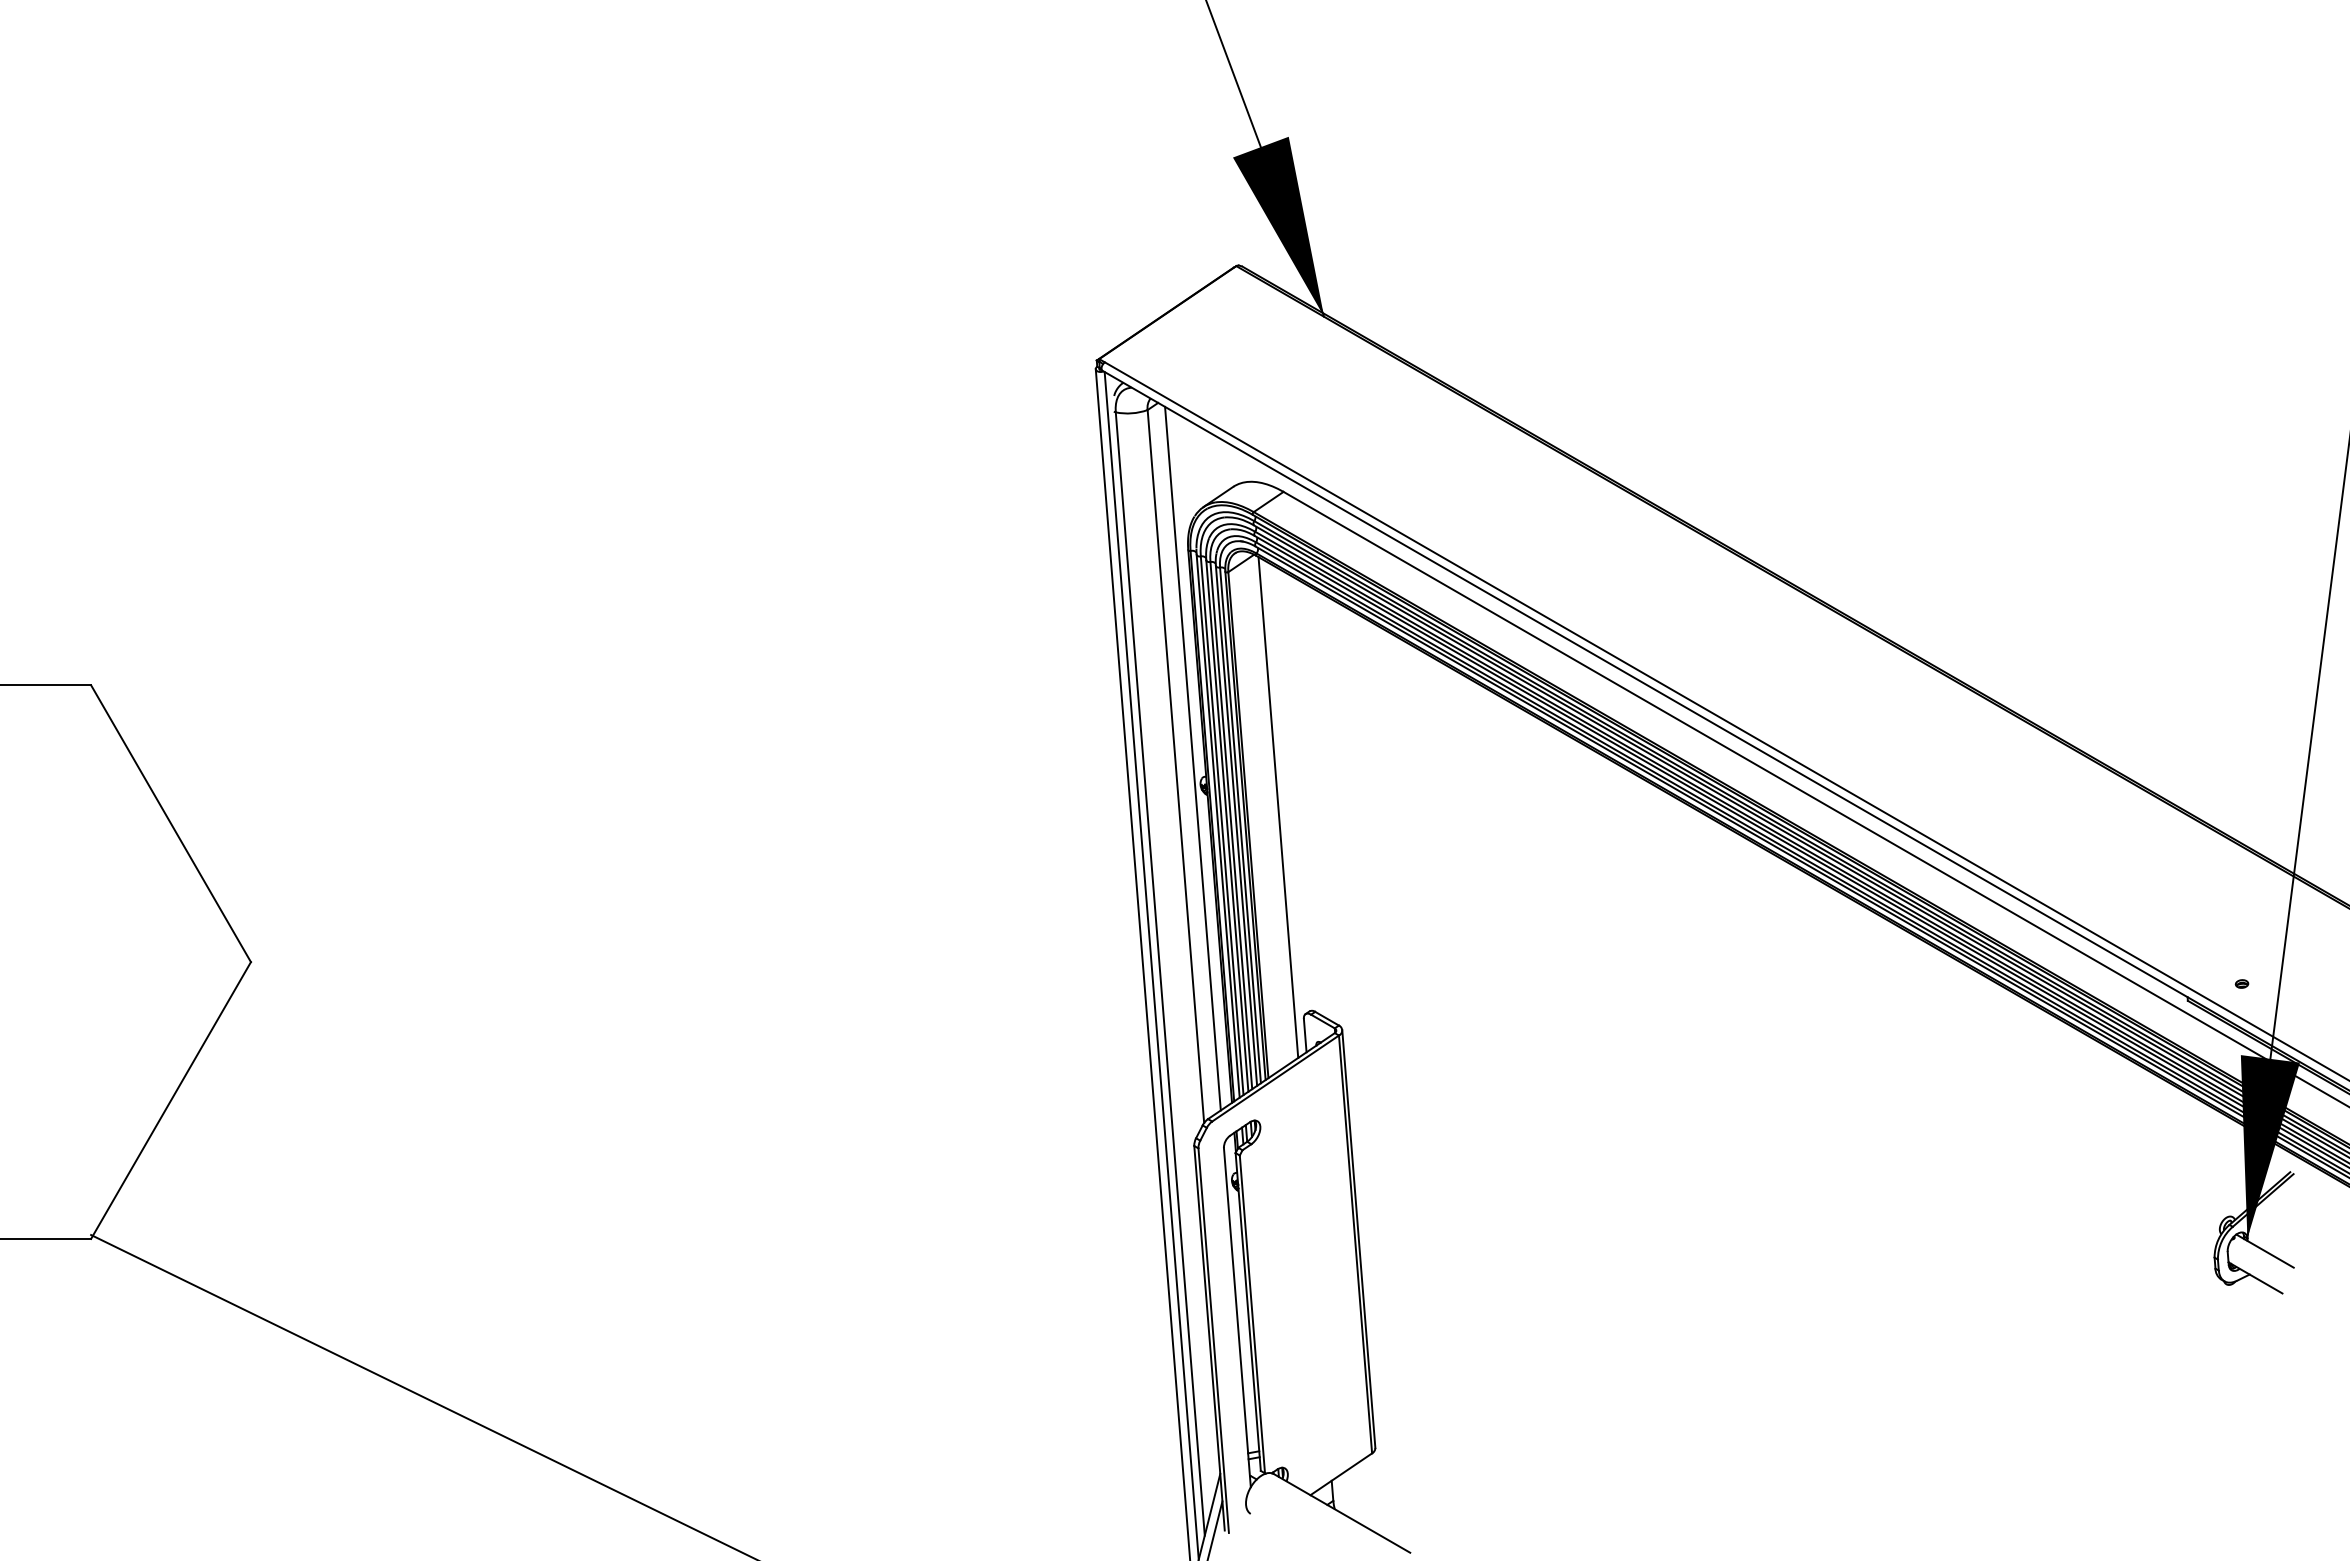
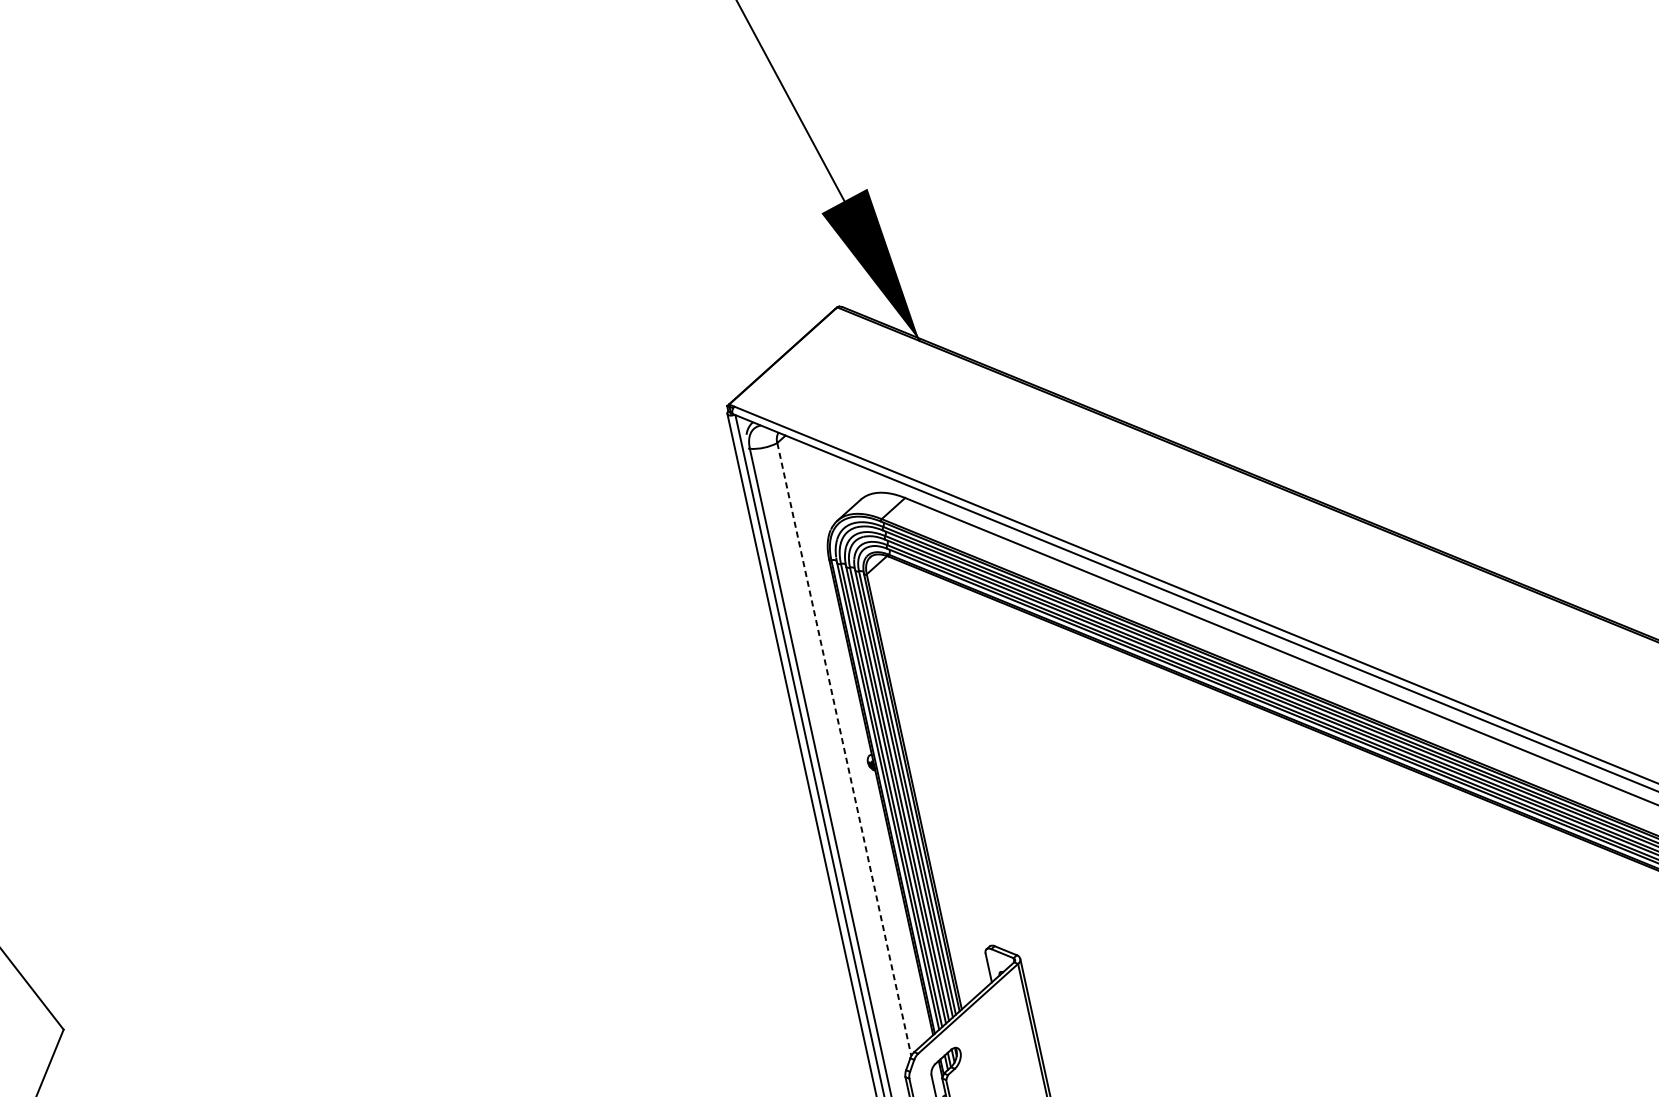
line: (1192, 758) -> (857, 740), removed
line: (1175, 766) -> (843, 749), solid -> dashed
line: (1278, 807) -> (938, 772), removed

